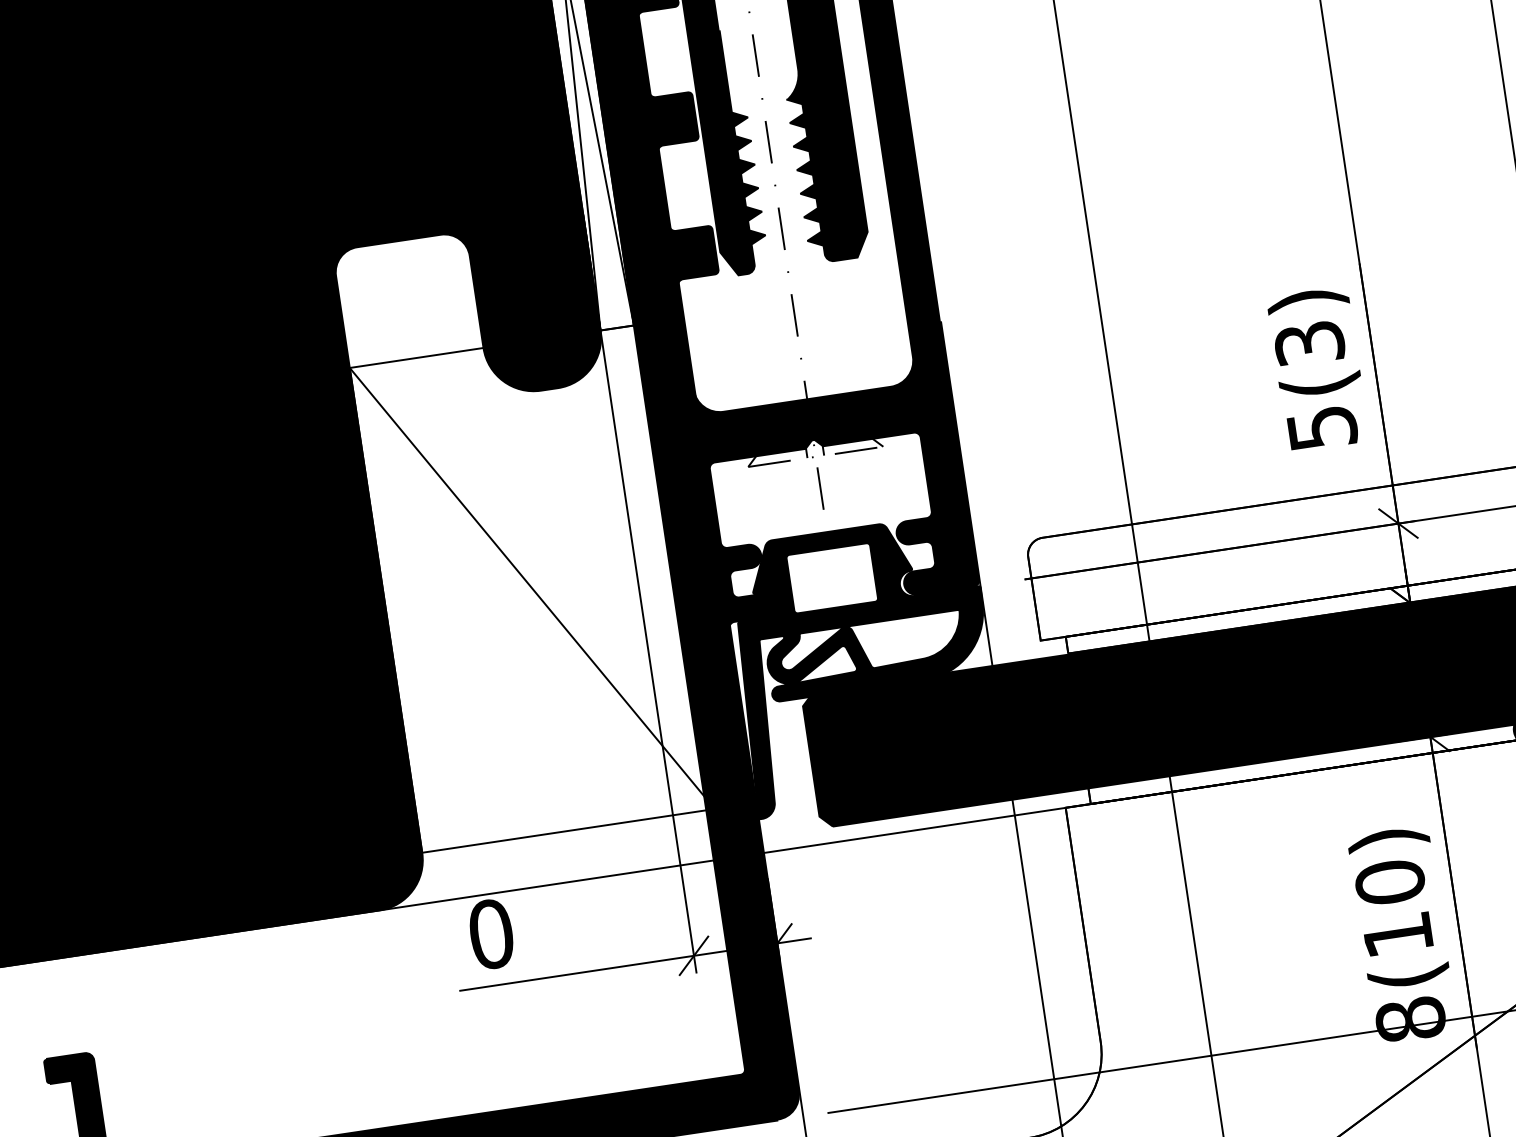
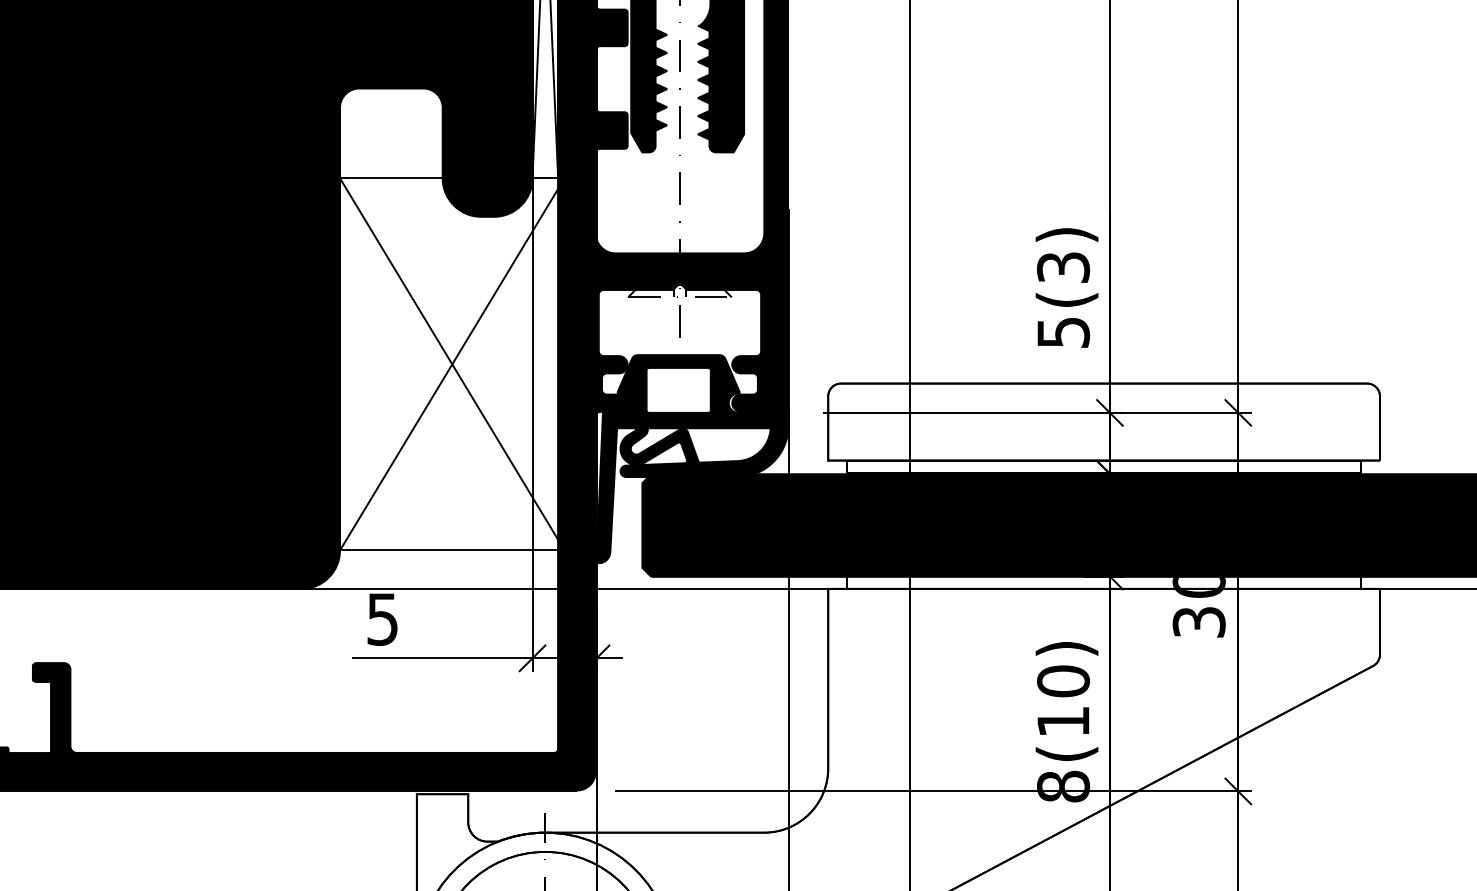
line: (532, 588) -> (452, 364), added
text: (490, 933) -> (382, 618), 0 -> 5

